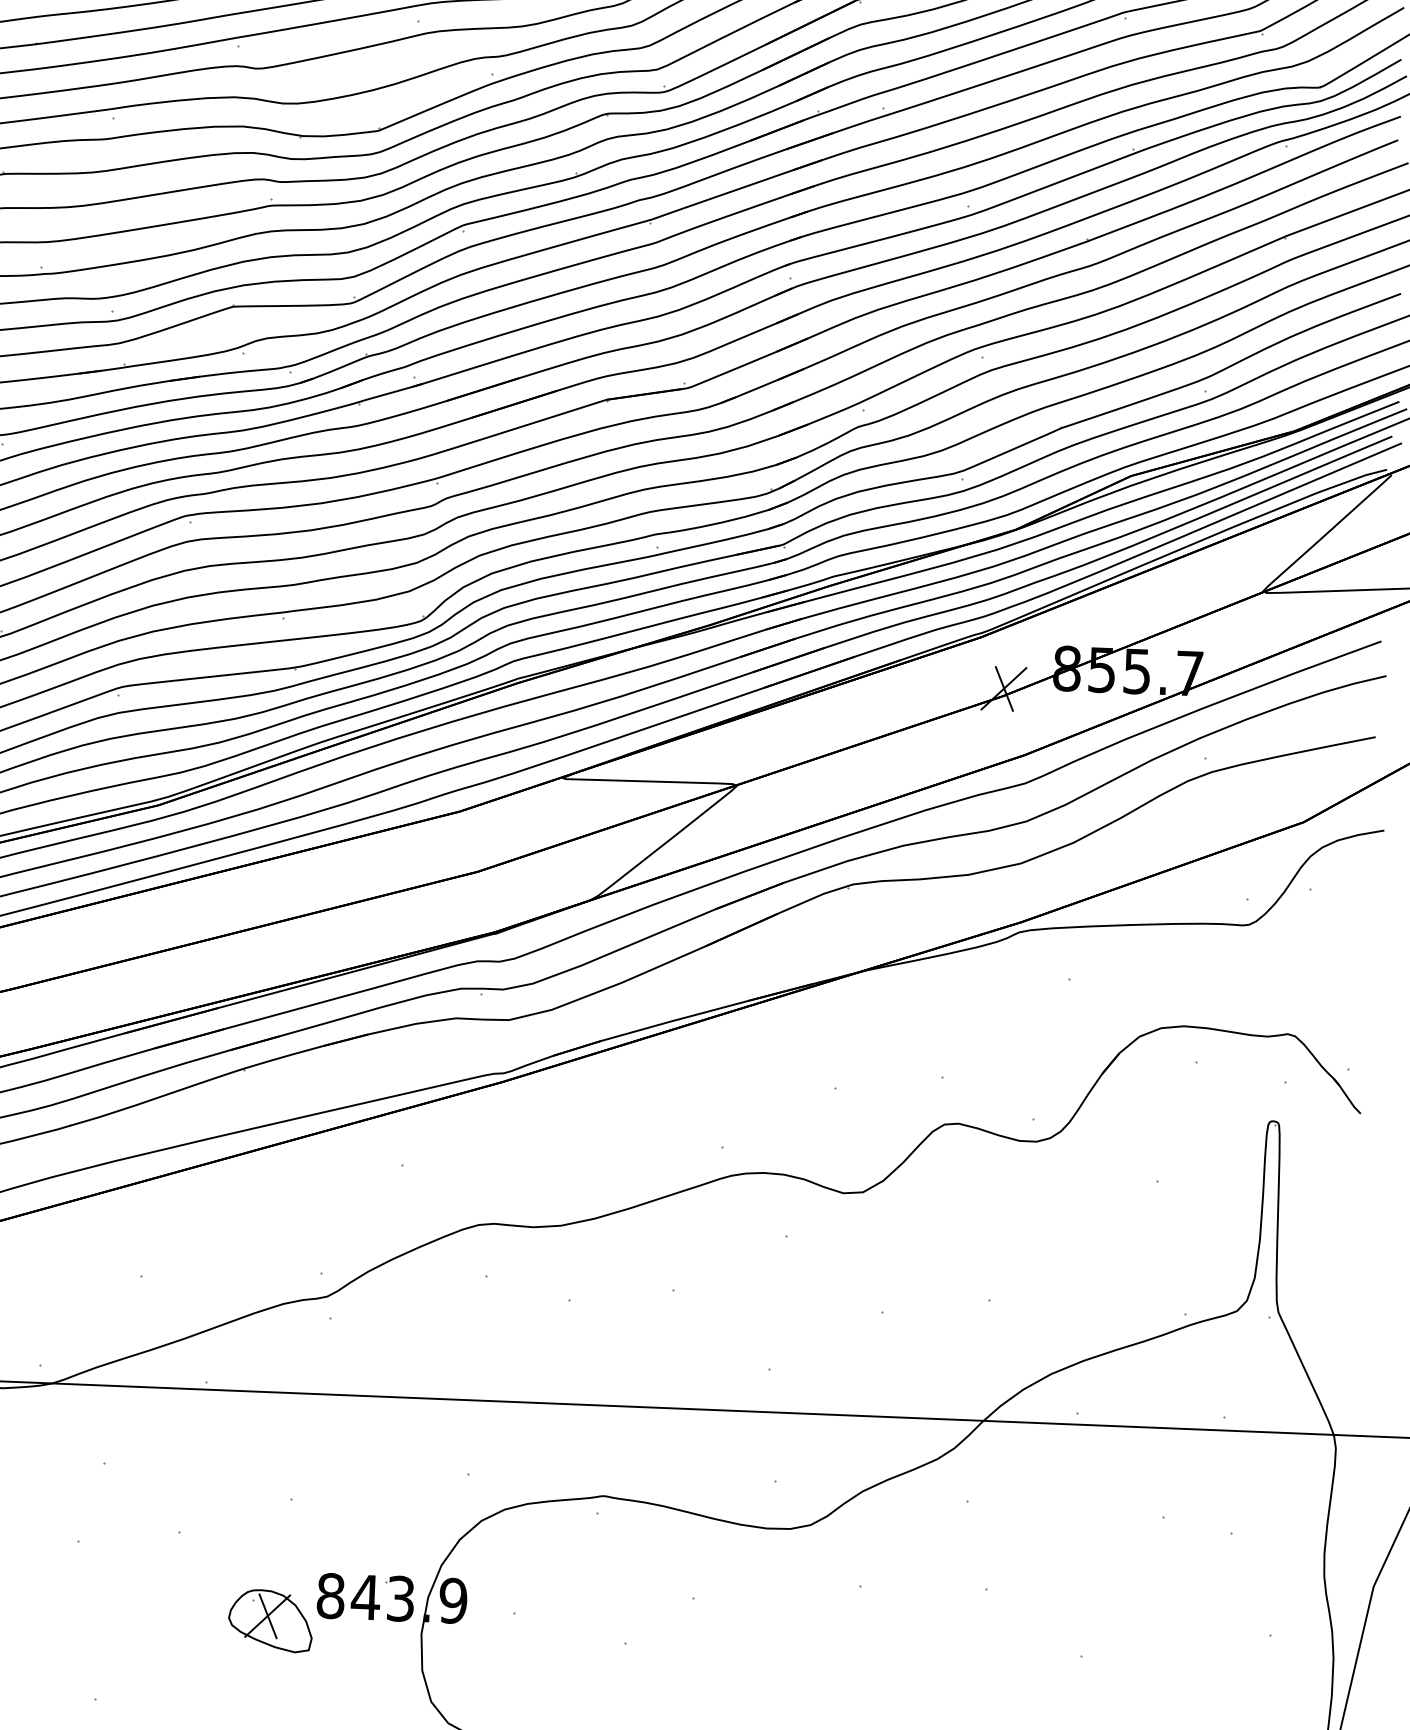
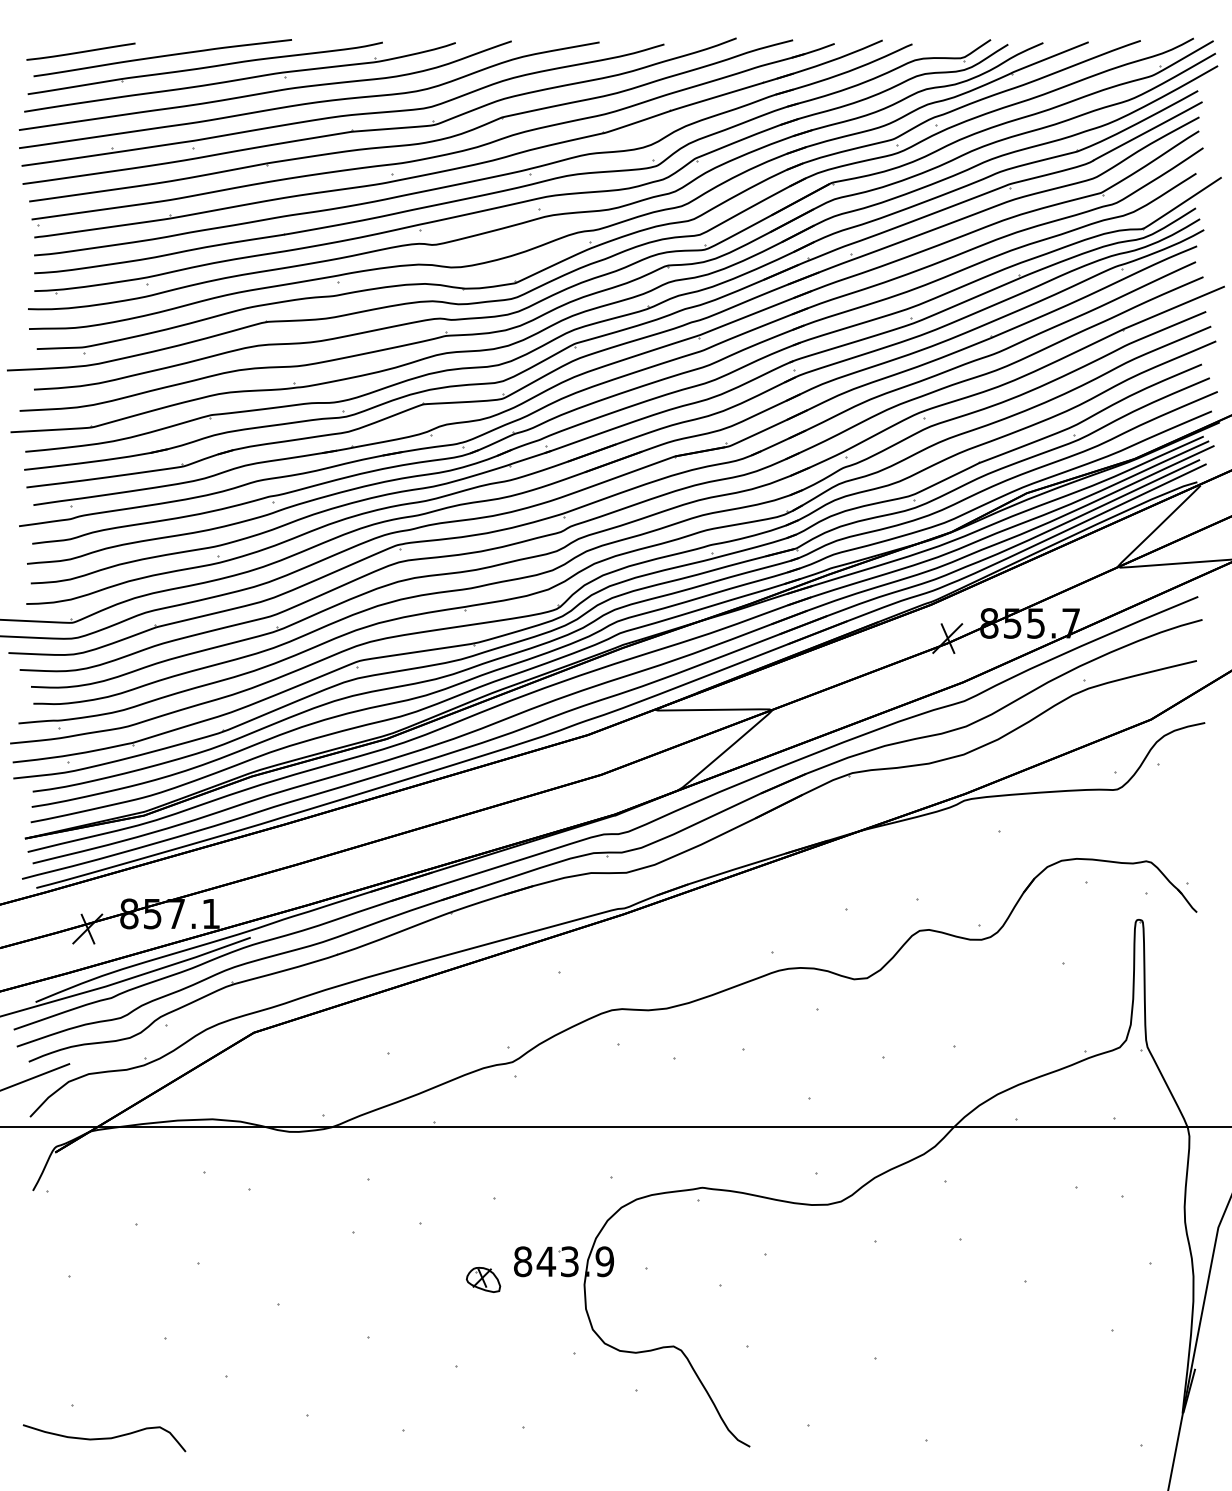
part: (270, 1620) -> (483, 1279), size x0.6

